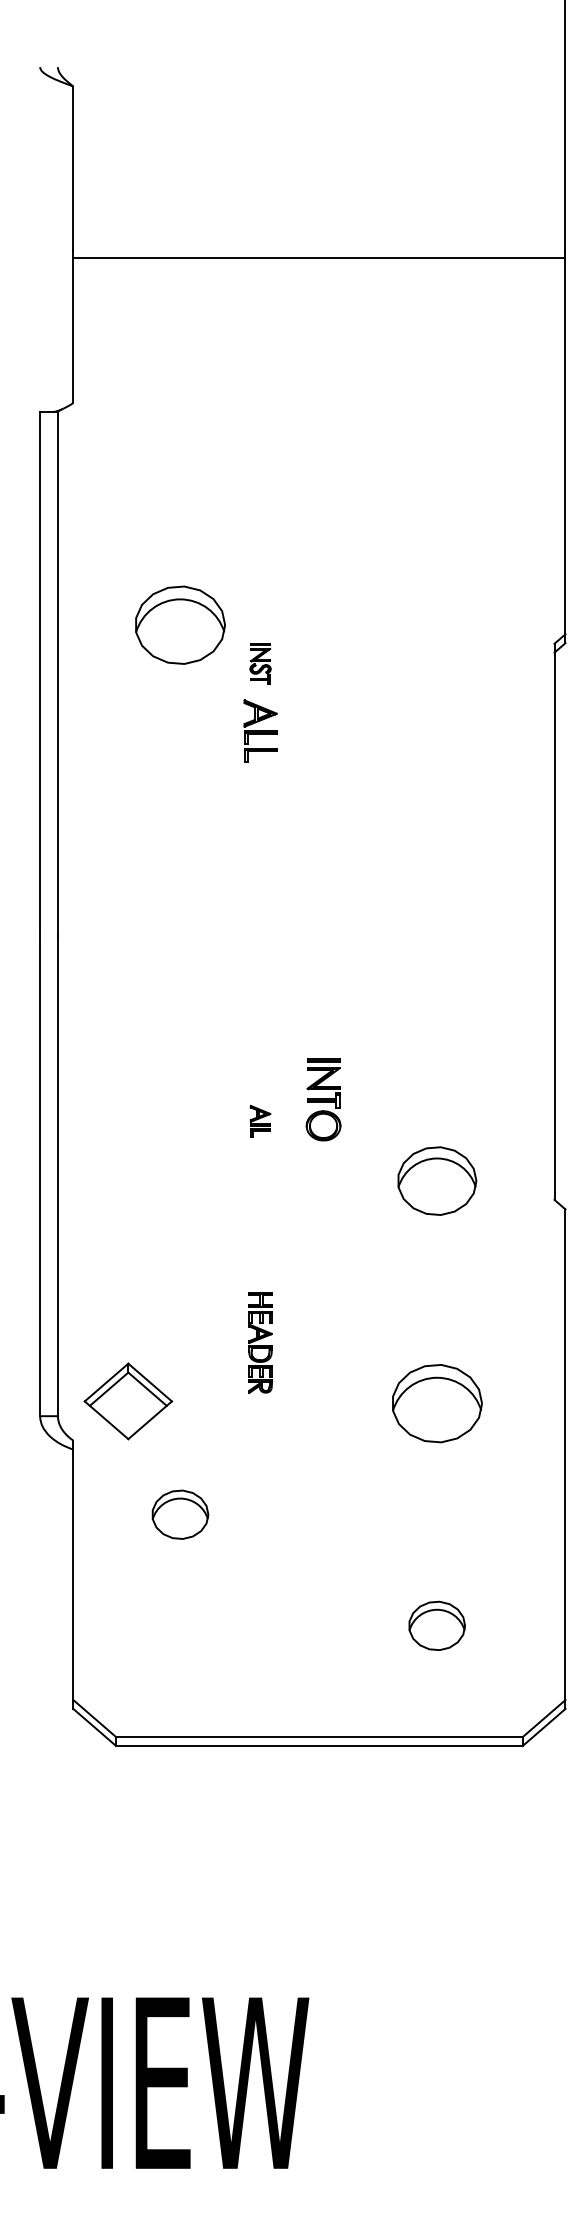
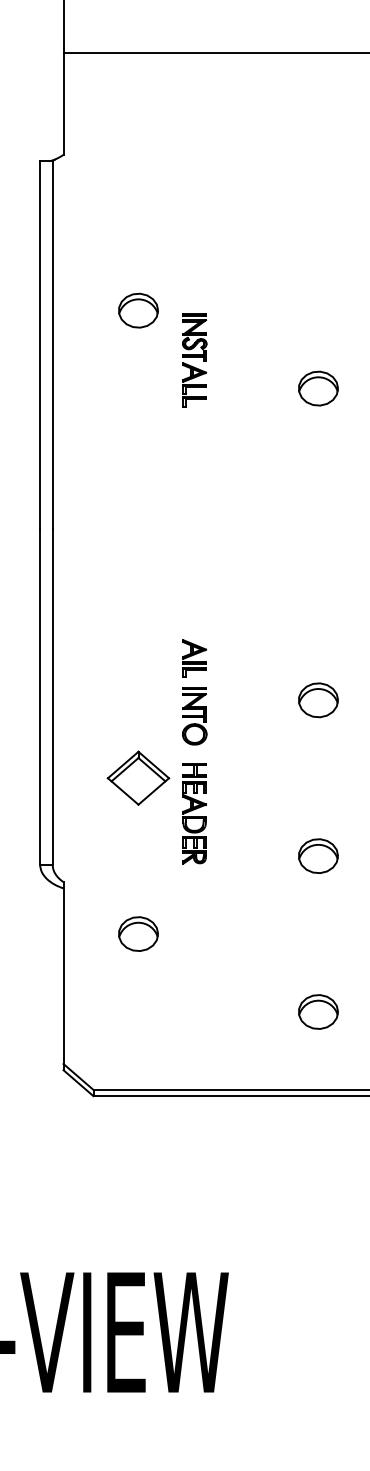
part: (180, 625) -> (138, 310), size x0.62
part: (260, 663) -> (194, 337), size x1.67
part: (436, 736) -> (318, 388), added
part: (323, 1099) -> (194, 715), moved
part: (260, 1121) -> (194, 658), size x1.67
part: (436, 1181) -> (318, 700), size x0.71
part: (260, 1343) -> (194, 814), size x1.43
part: (128, 1401) -> (138, 778), moved
part: (436, 1403) -> (318, 856), size x0.62

